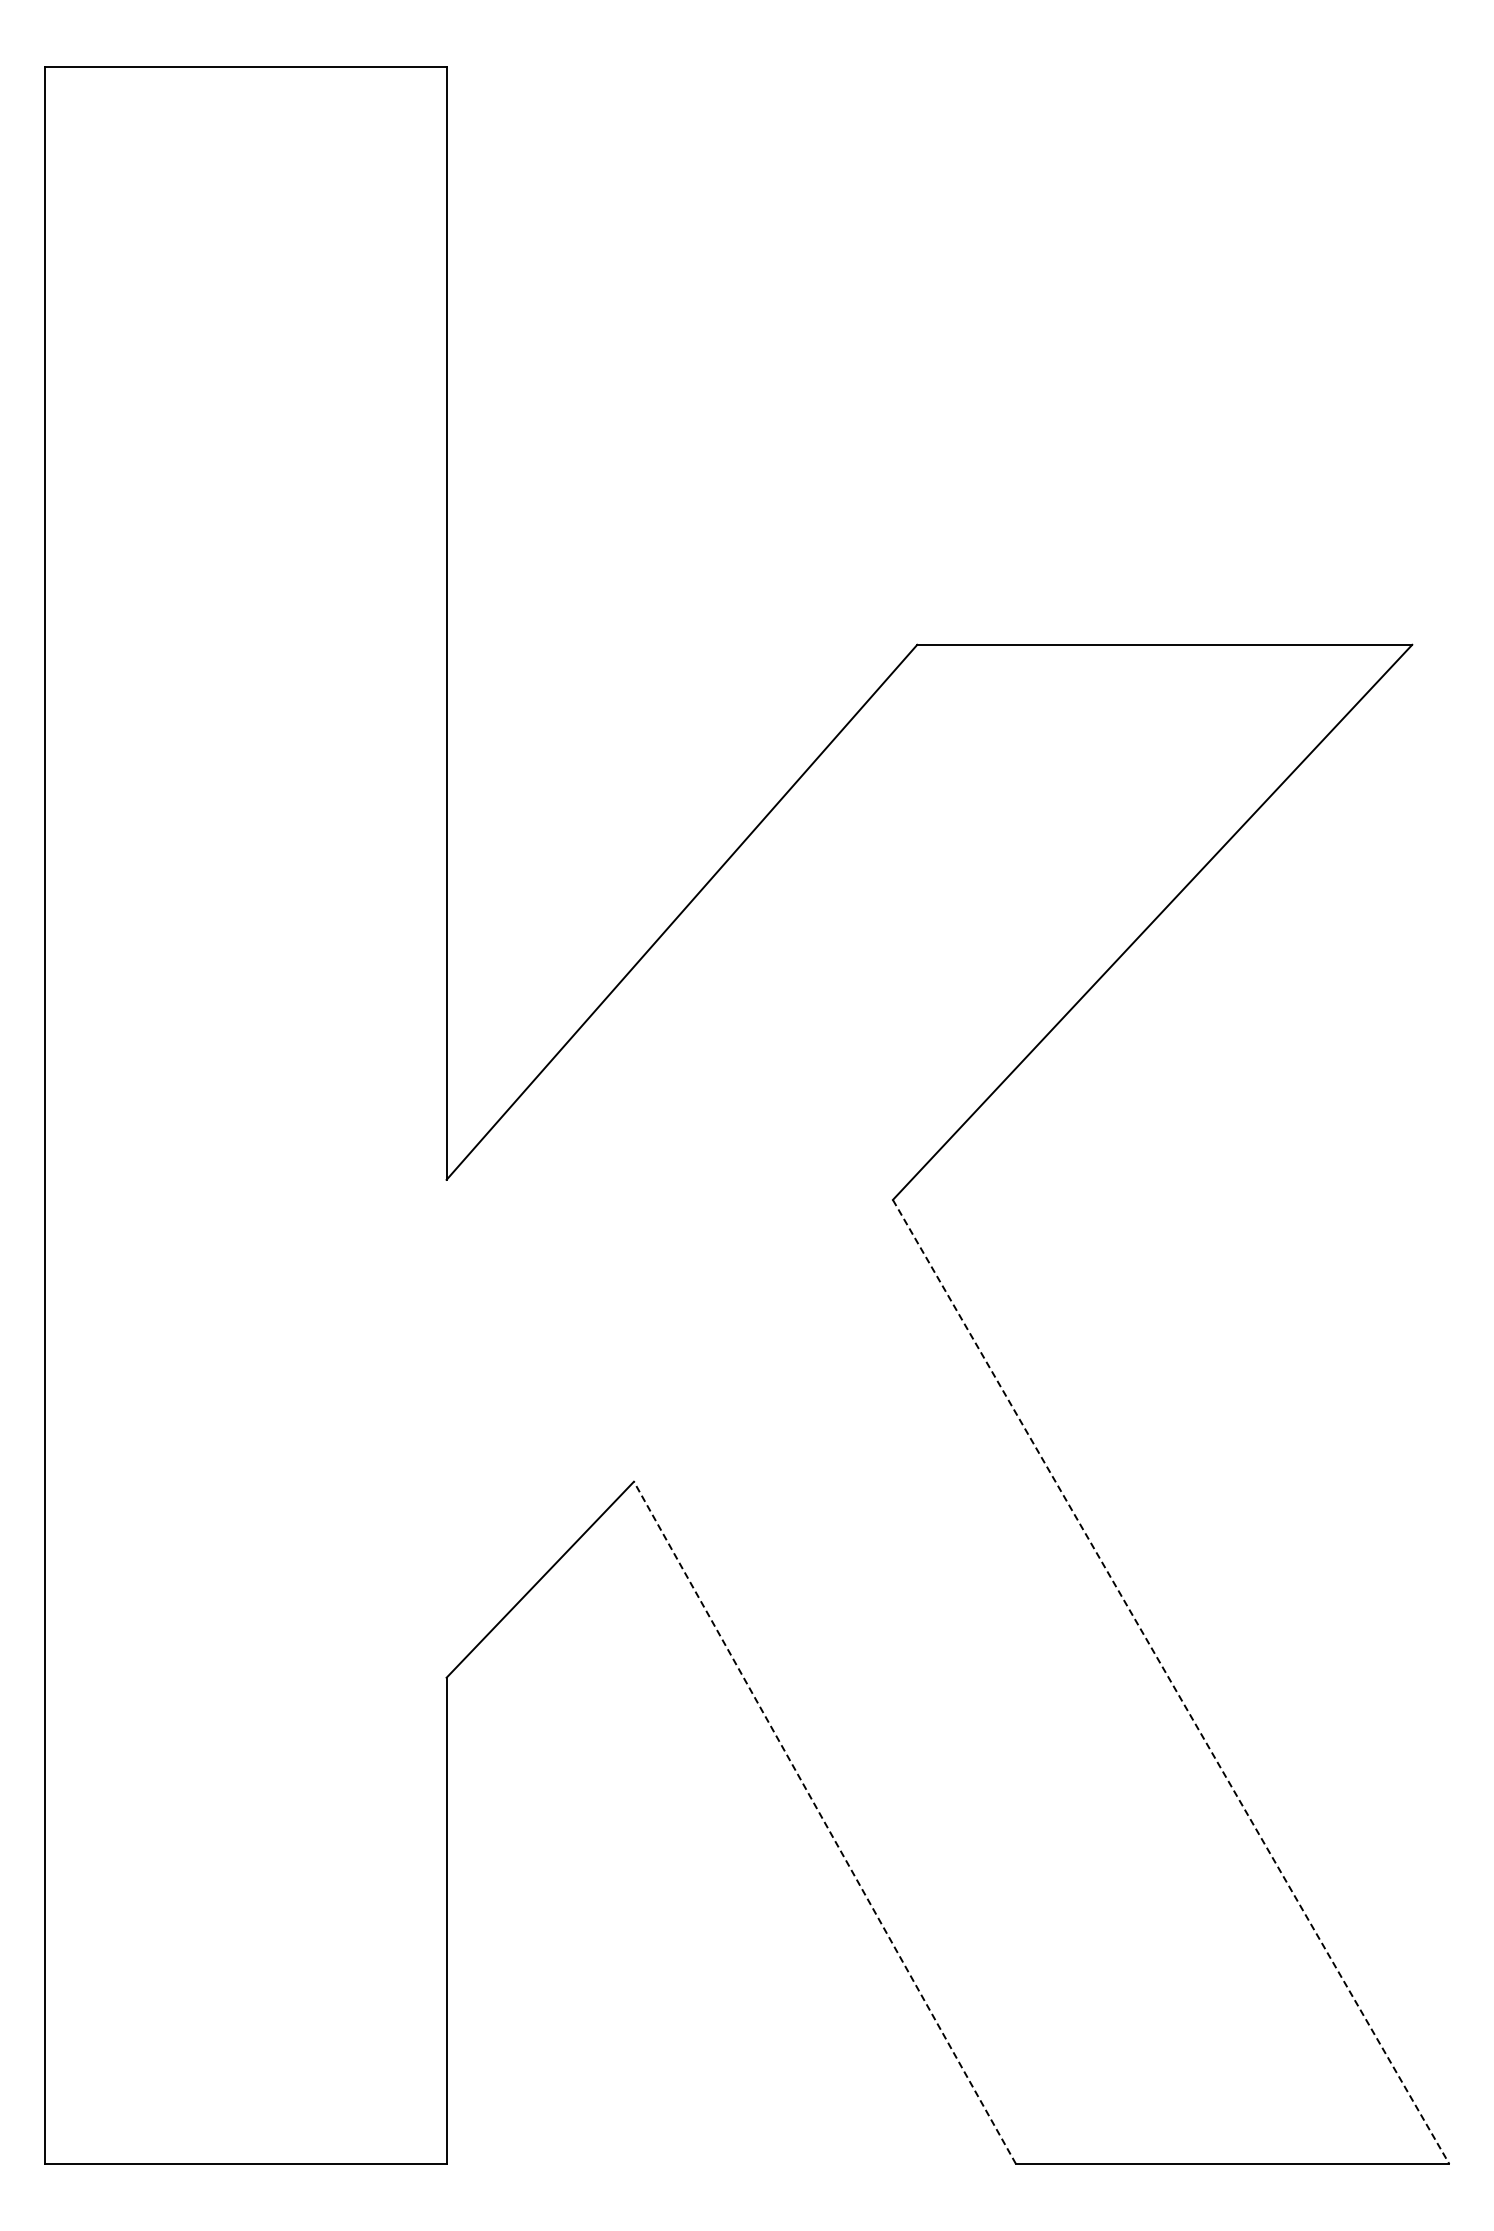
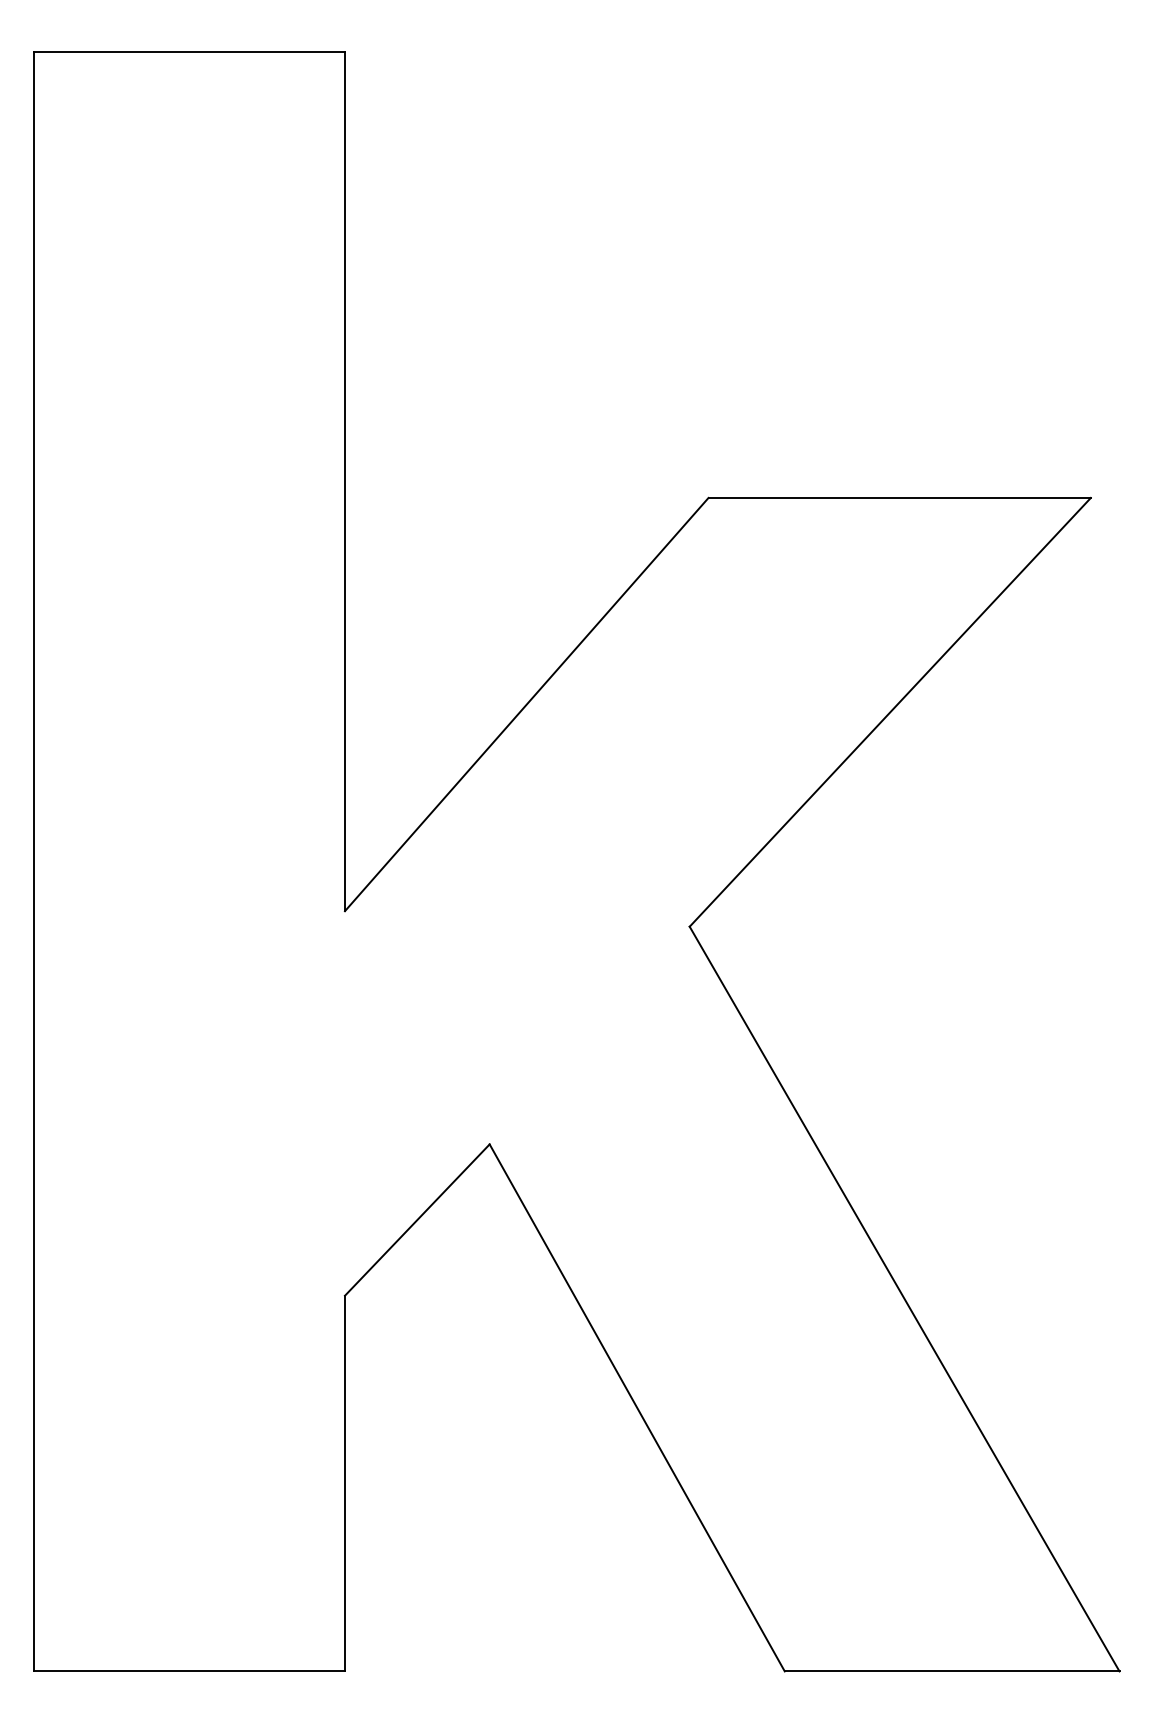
line: (1171, 1682) -> (904, 1299), dashed -> solid
line: (824, 1822) -> (636, 1407), dashed -> solid

